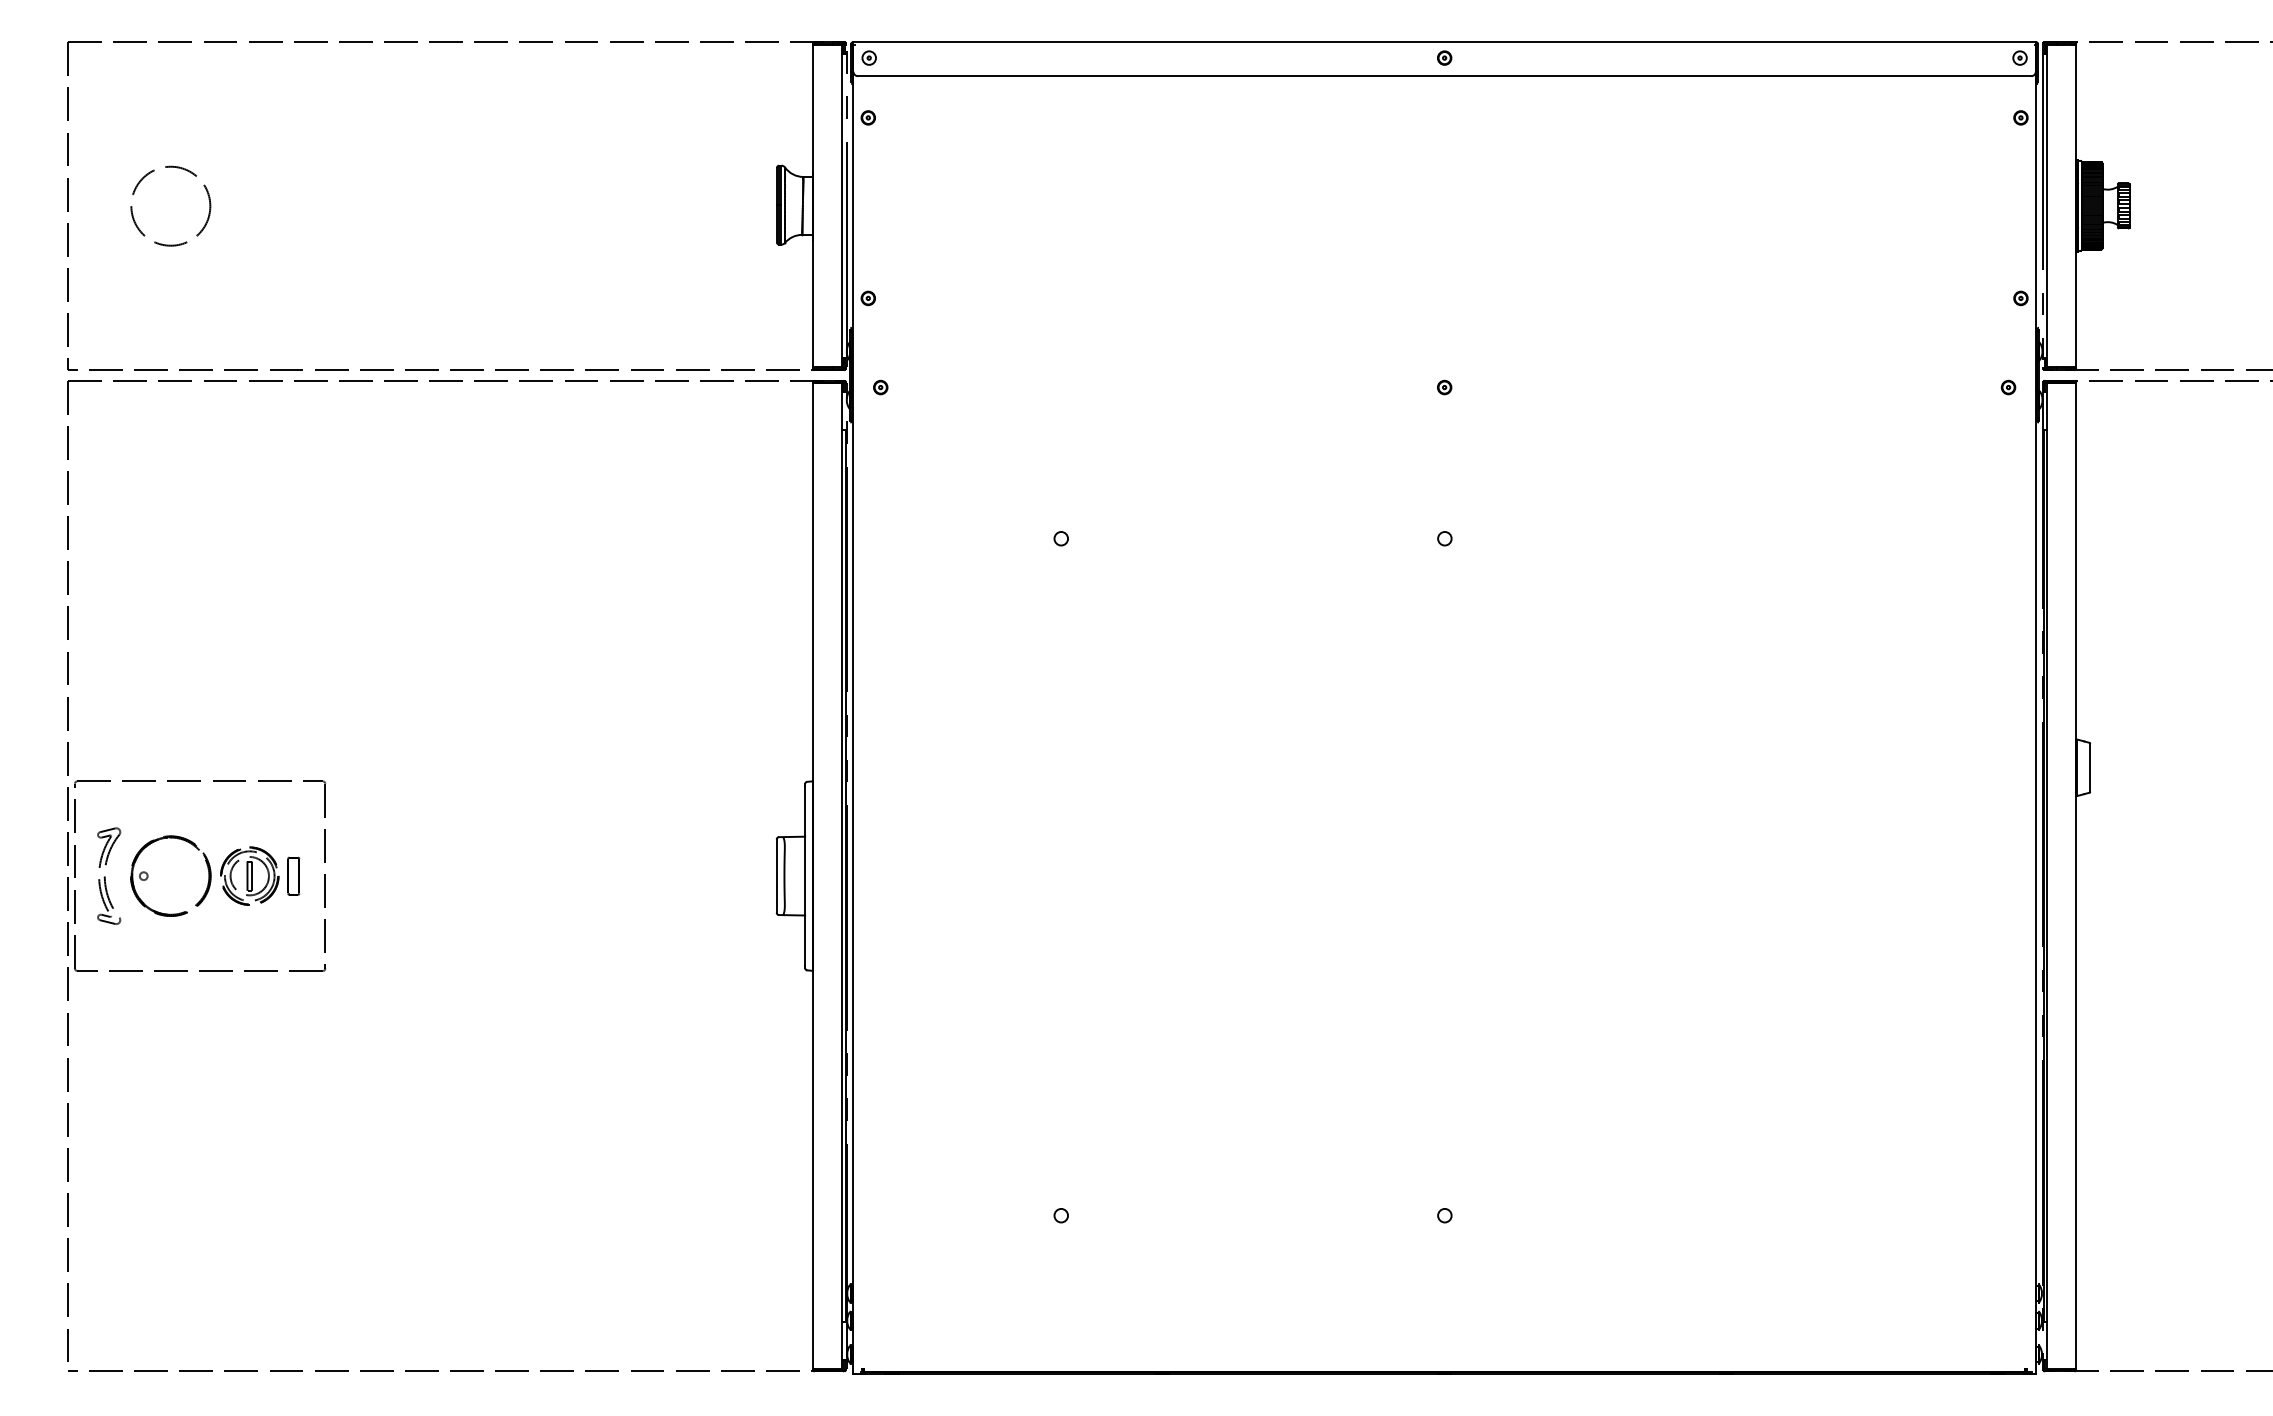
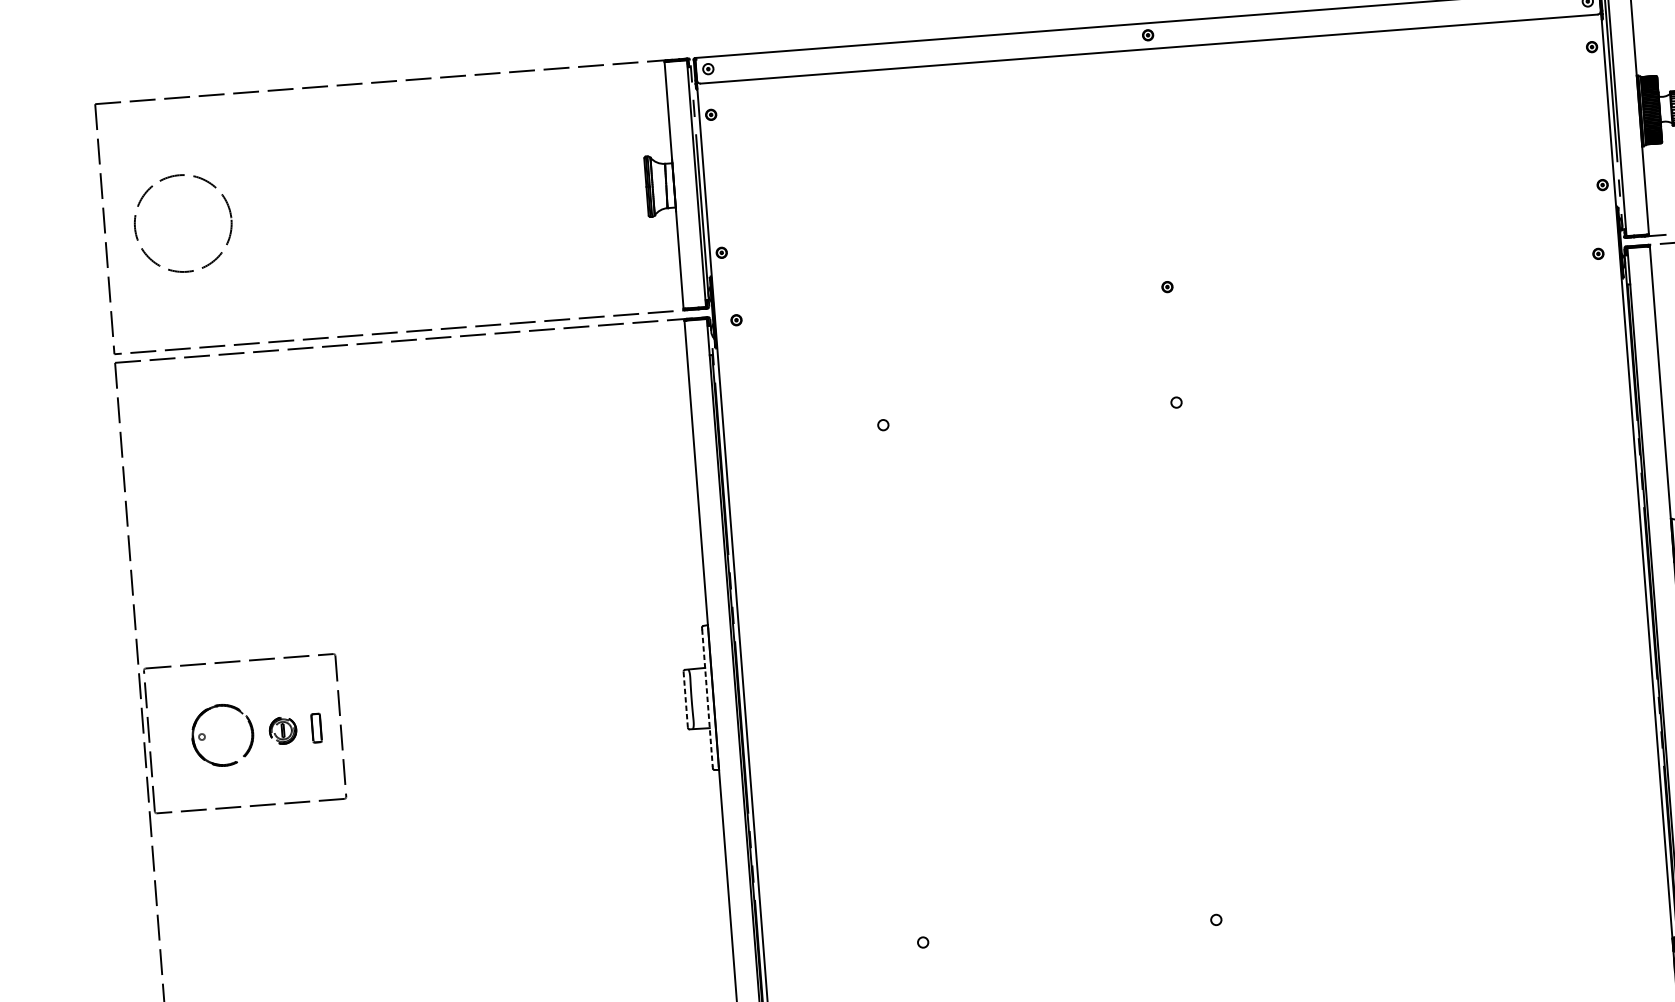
circle: (170, 205) -> (183, 222), size x1.6
part: (109, 875) -> (175, 738), removed
part: (249, 875) -> (282, 730), size x0.6
line: (776, 876) -> (685, 700), solid -> dashed
line: (805, 876) -> (707, 698), solid -> dashed

